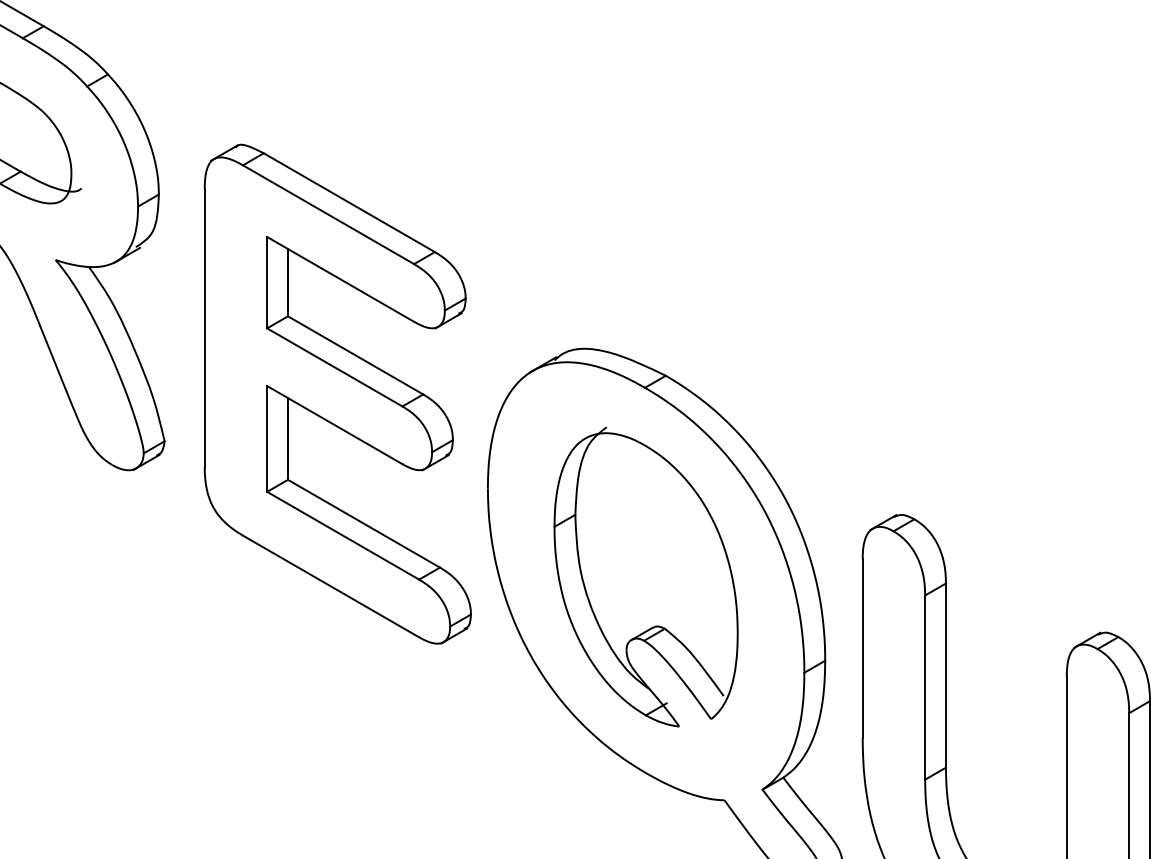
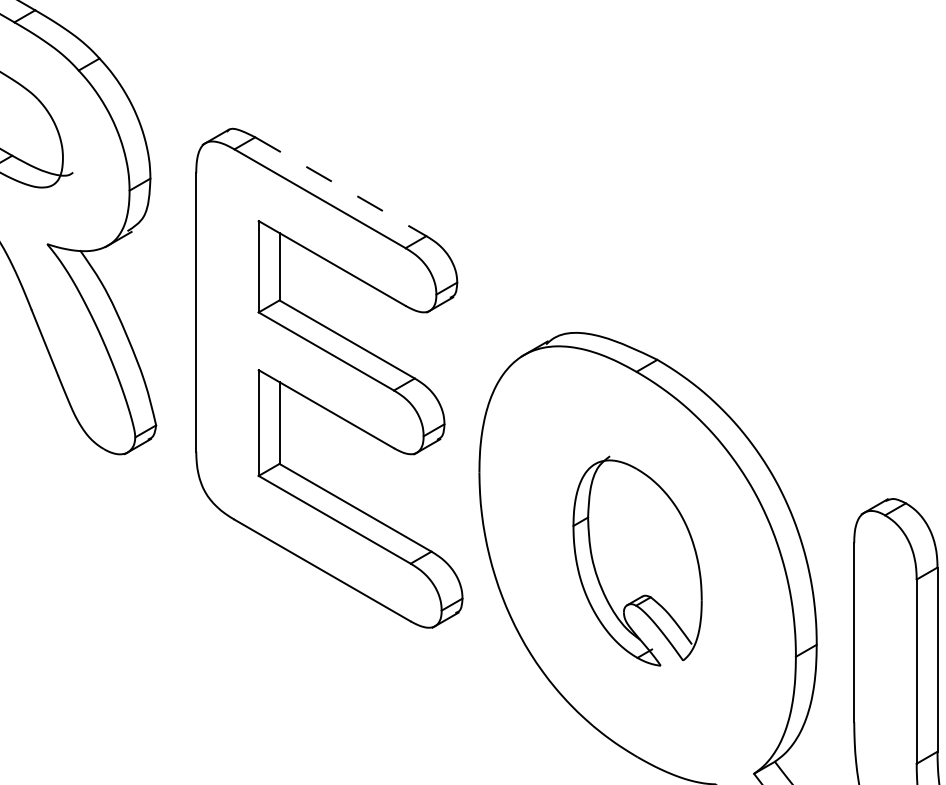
line: (349, 202) -> (341, 186), solid -> dashed
part: (645, 576) -> (637, 560), size x0.7

